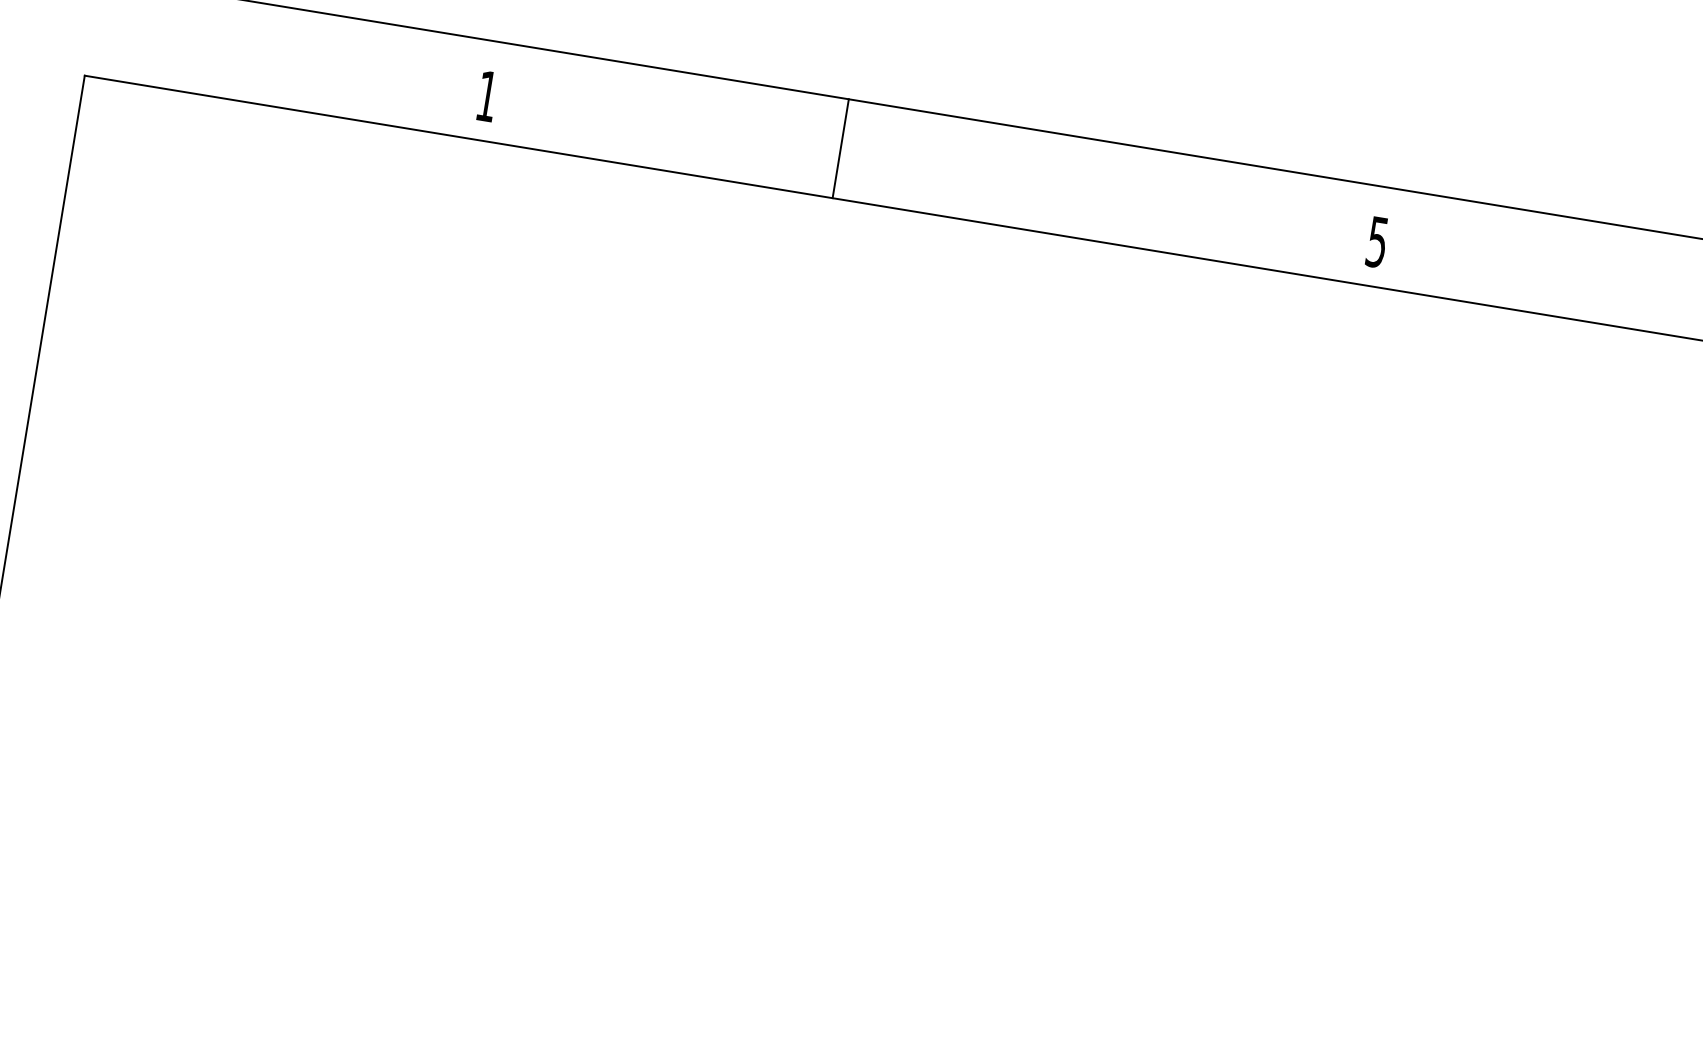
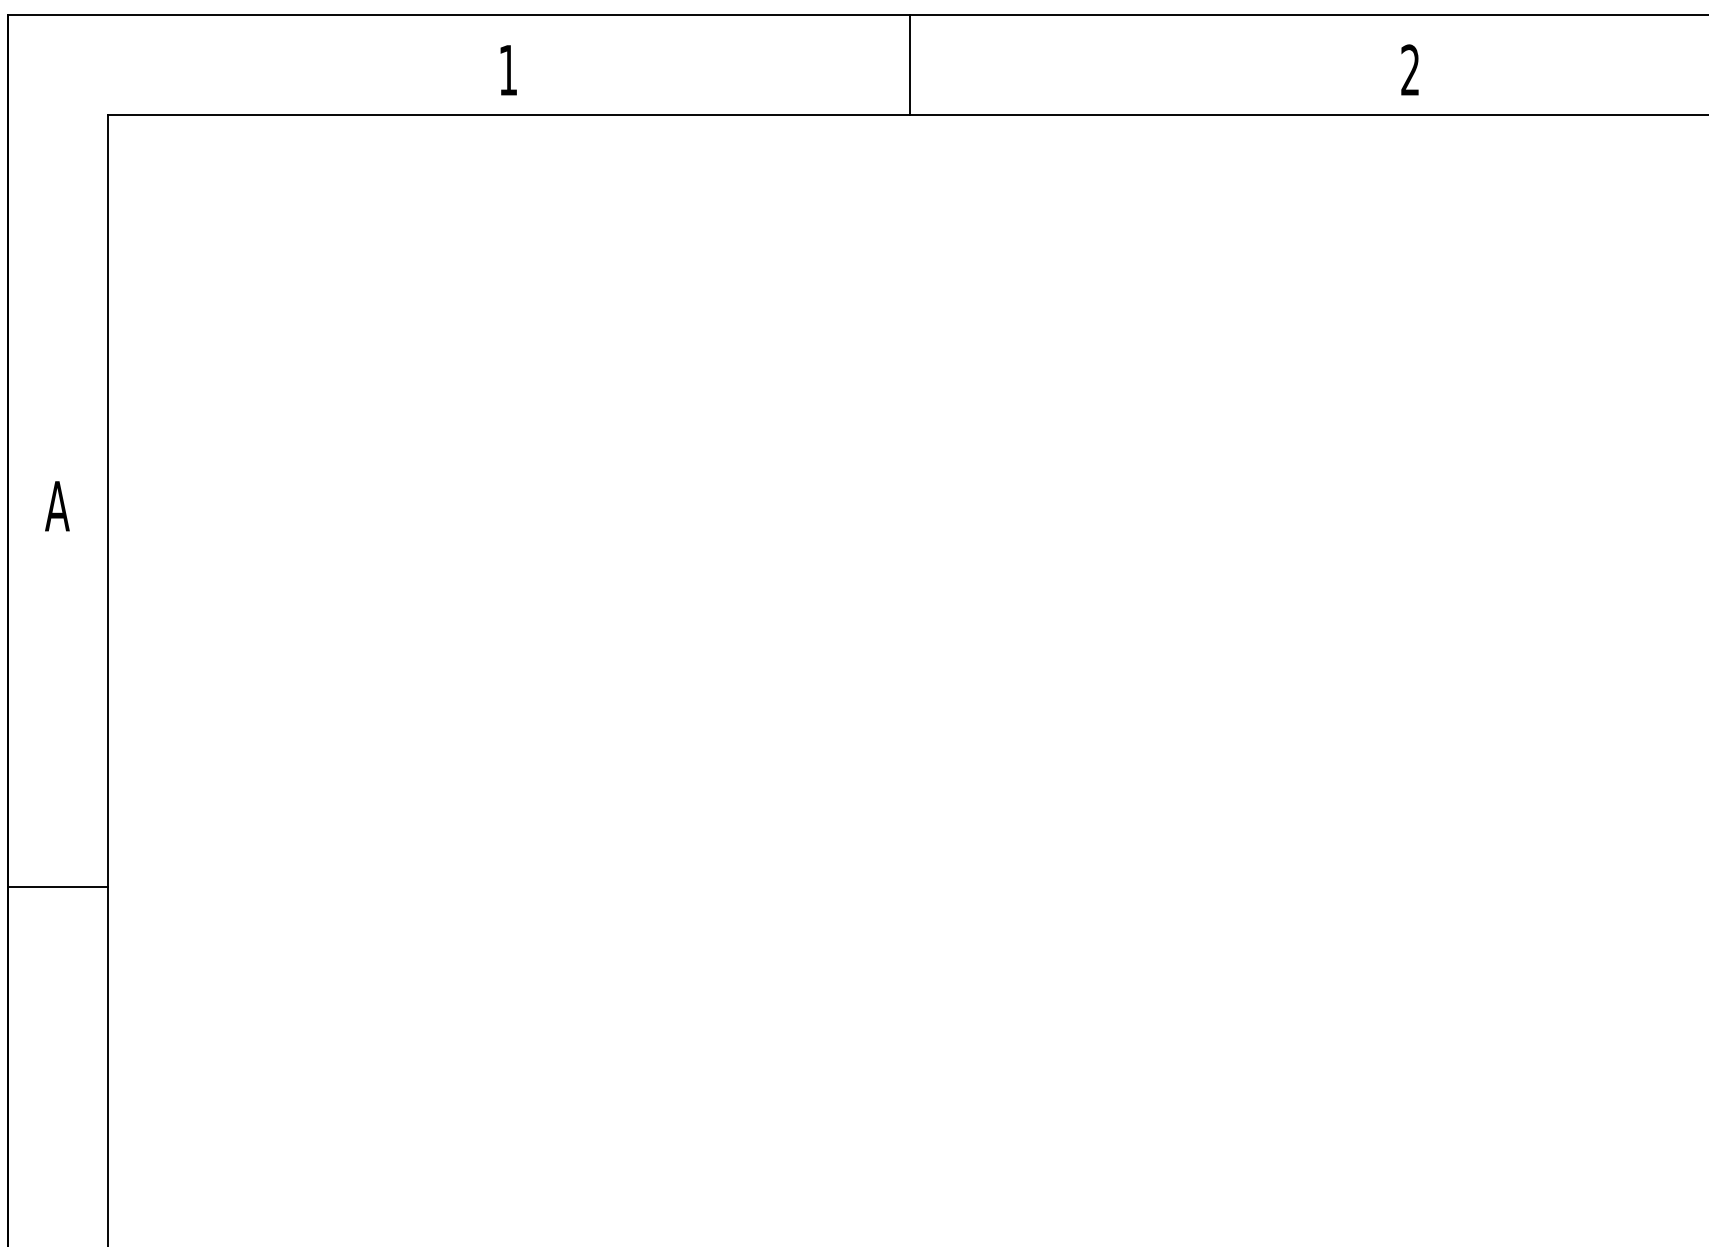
line: (840, 148) -> (909, 64), moved
text: (1377, 242) -> (1410, 70), 5 -> 2

